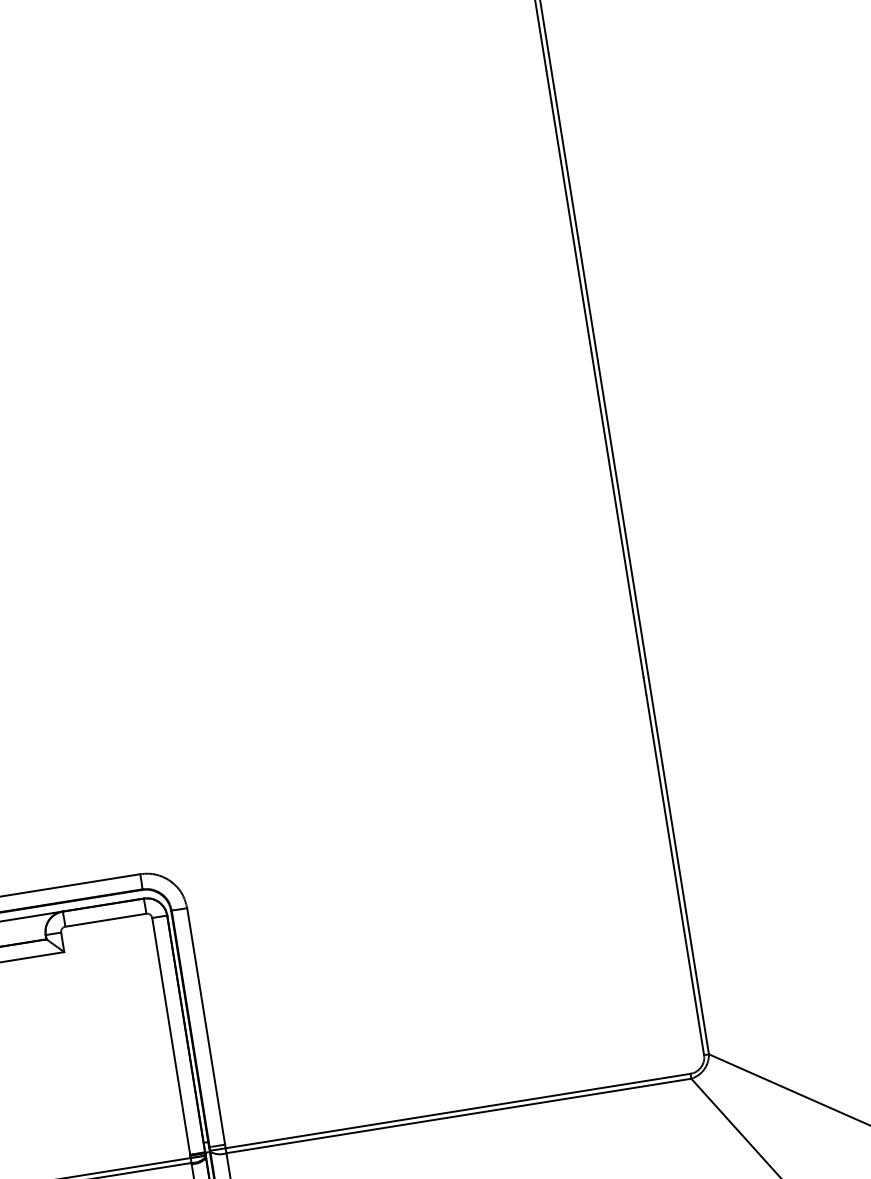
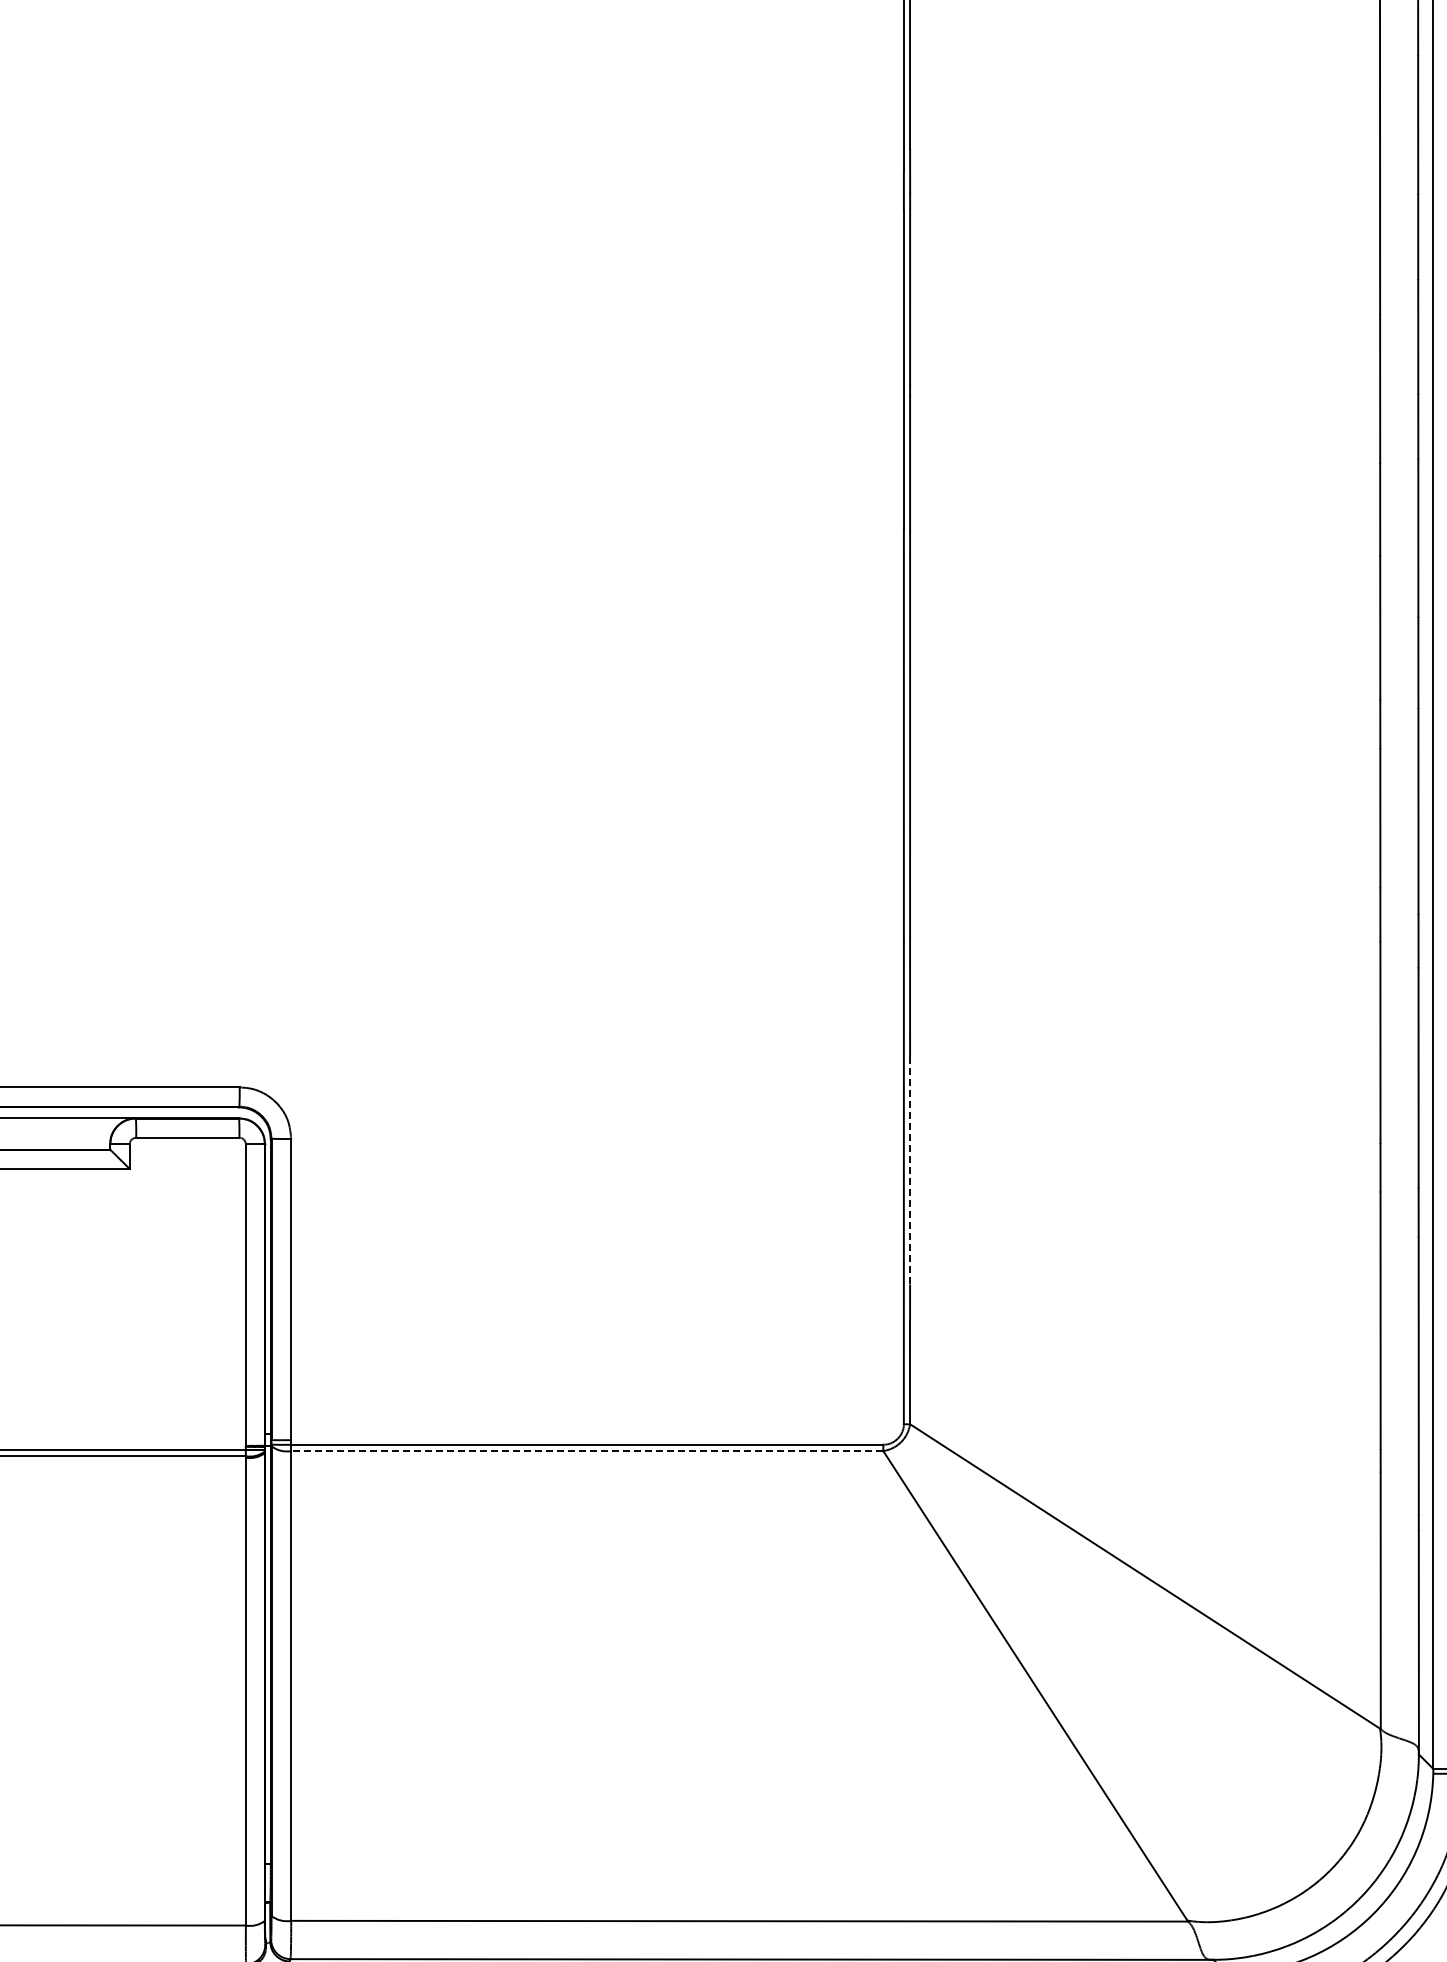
line: (677, 855) -> (910, 1170), solid -> dashed
line: (458, 1116) -> (586, 1451), solid -> dashed

